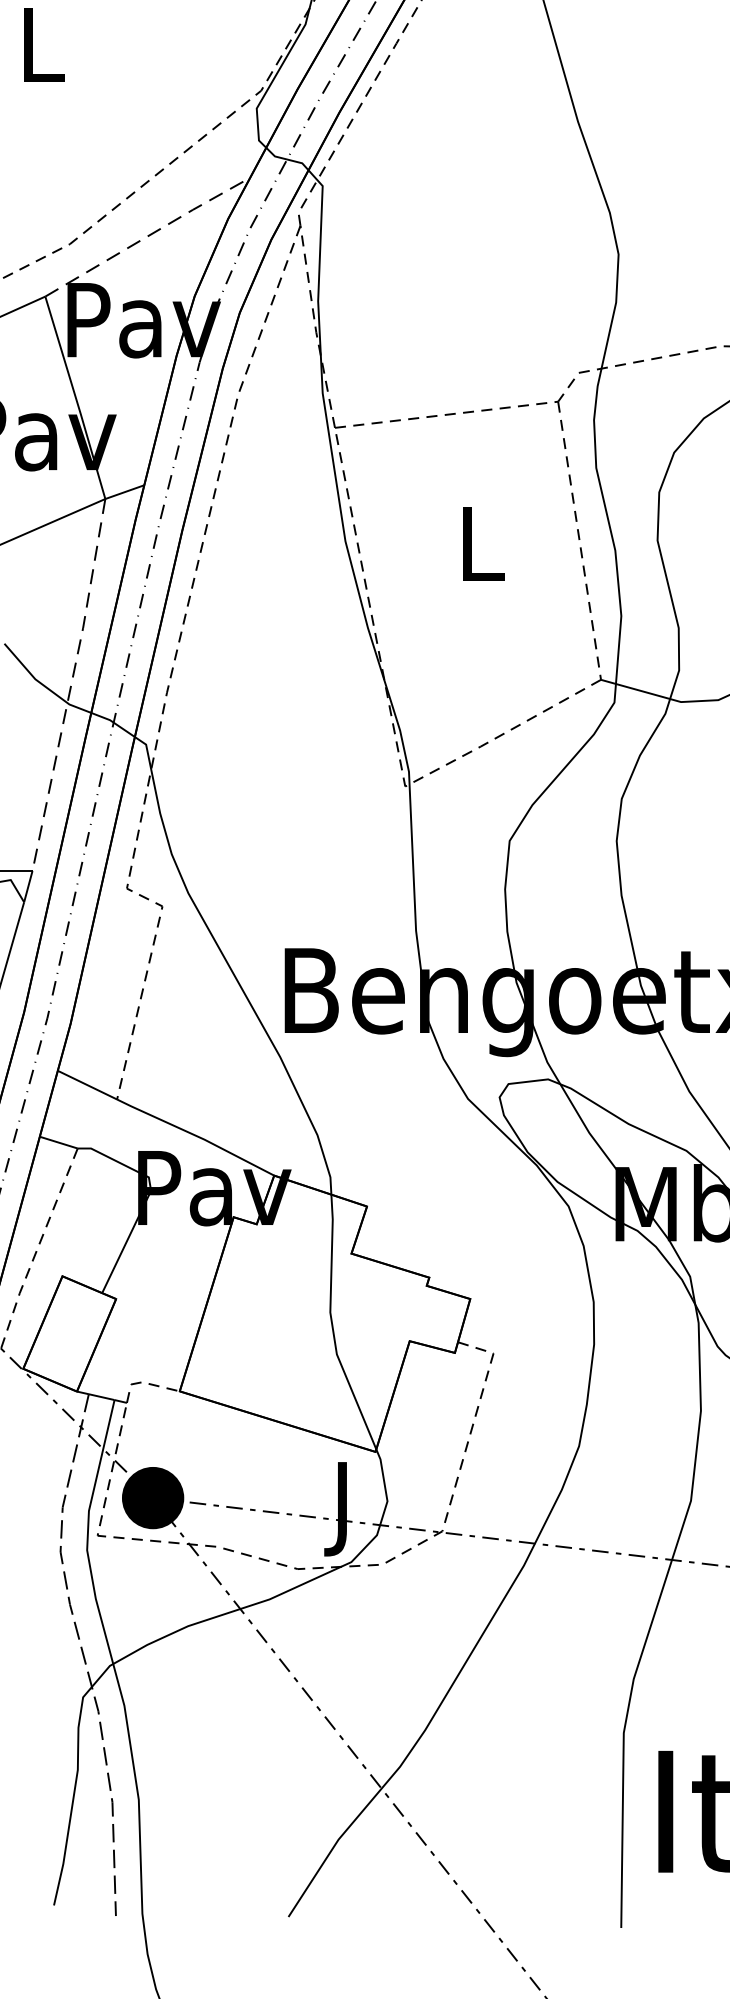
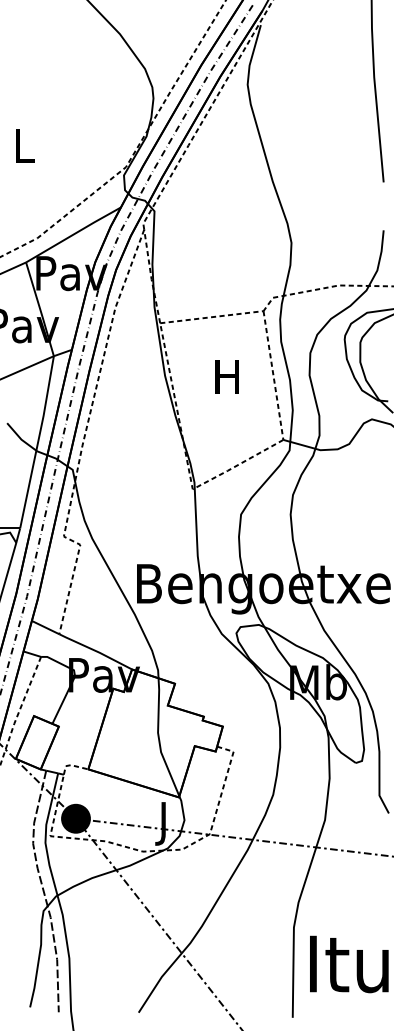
line: (147, 236) -> (73, 234), dashed -> solid
text: (478, 542) -> (226, 376), L -> H
line: (72, 685) -> (38, 442), dashed -> solid

